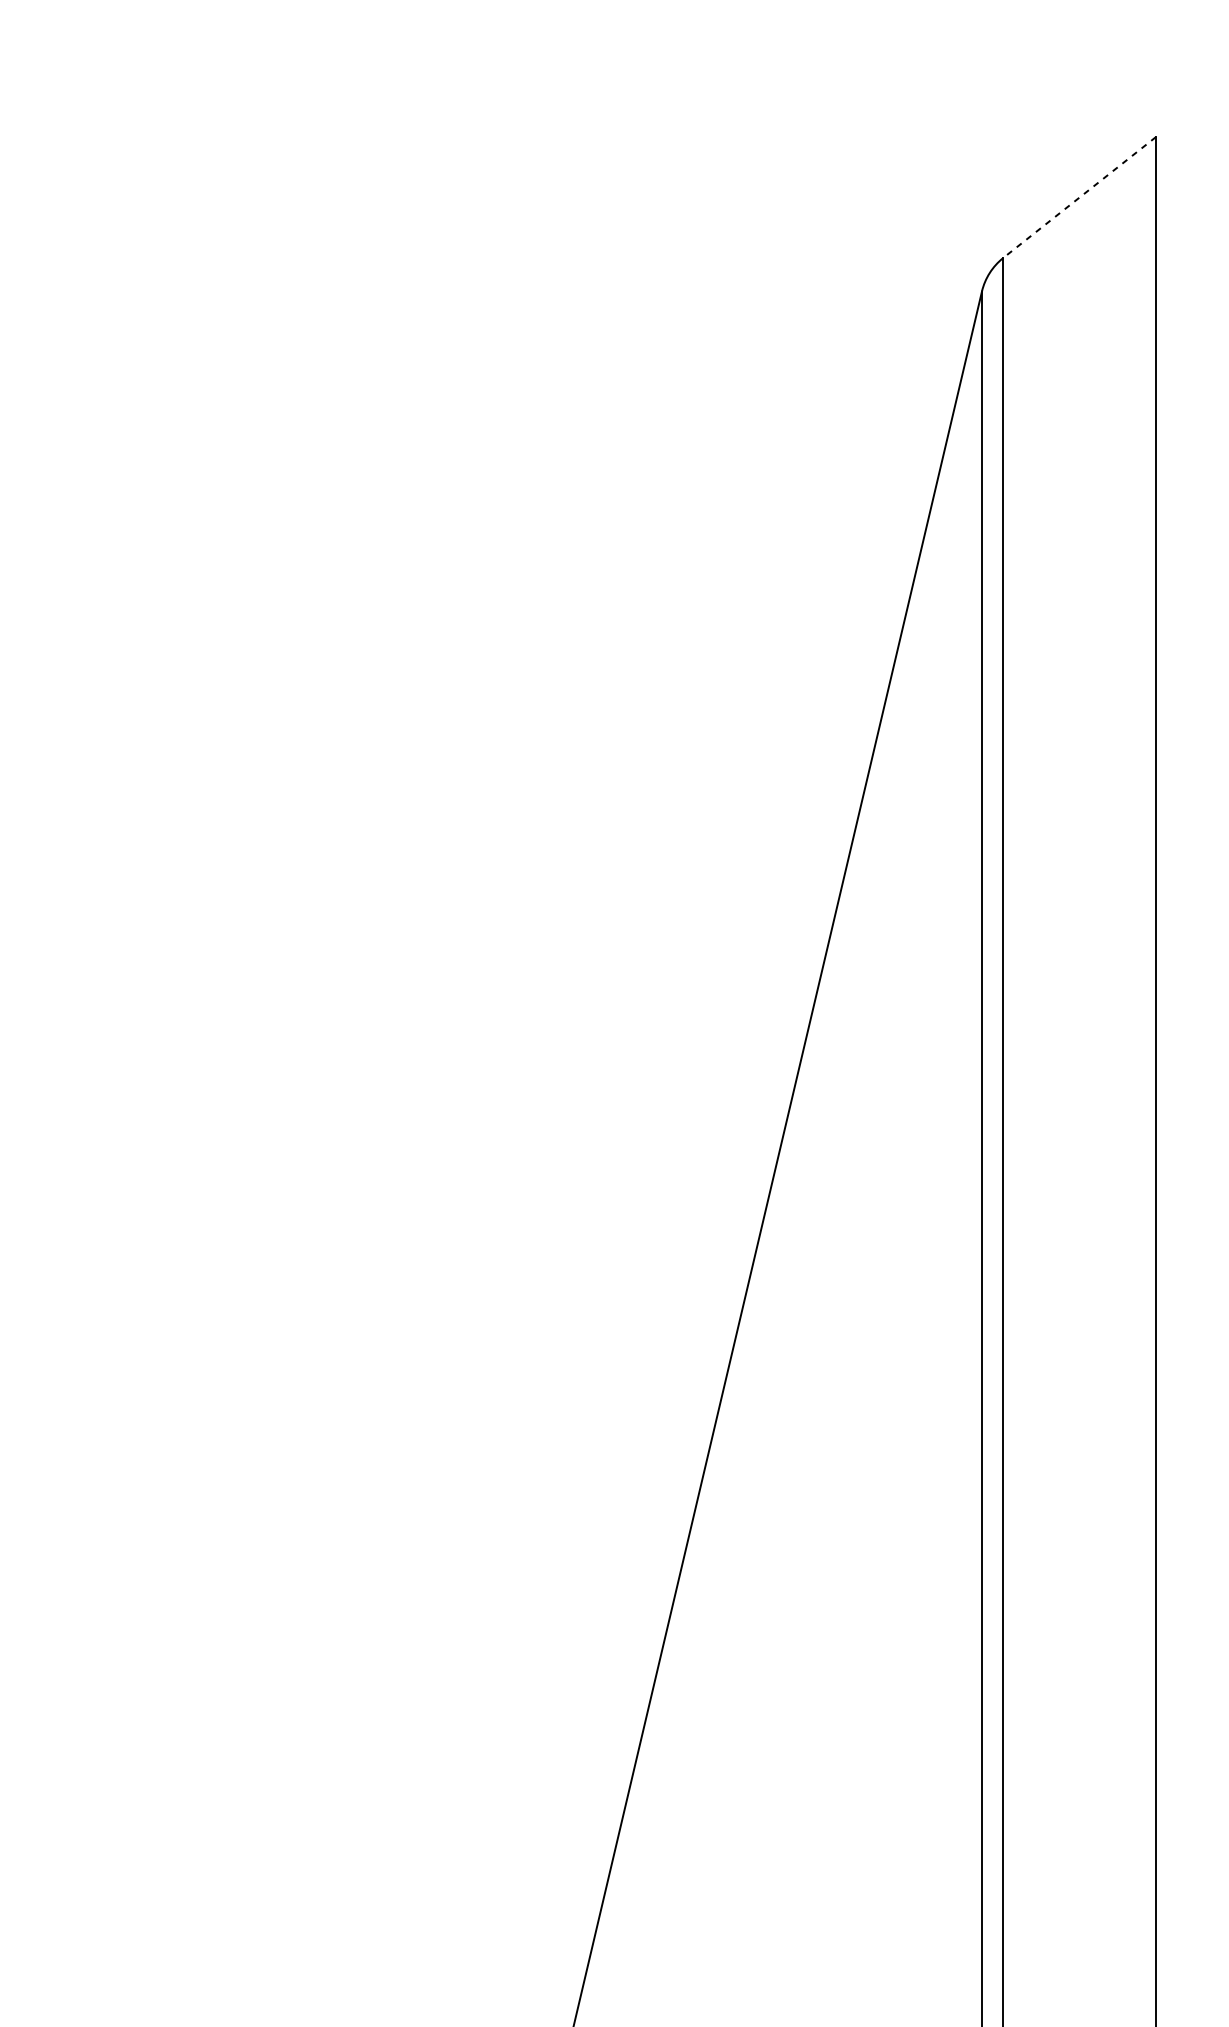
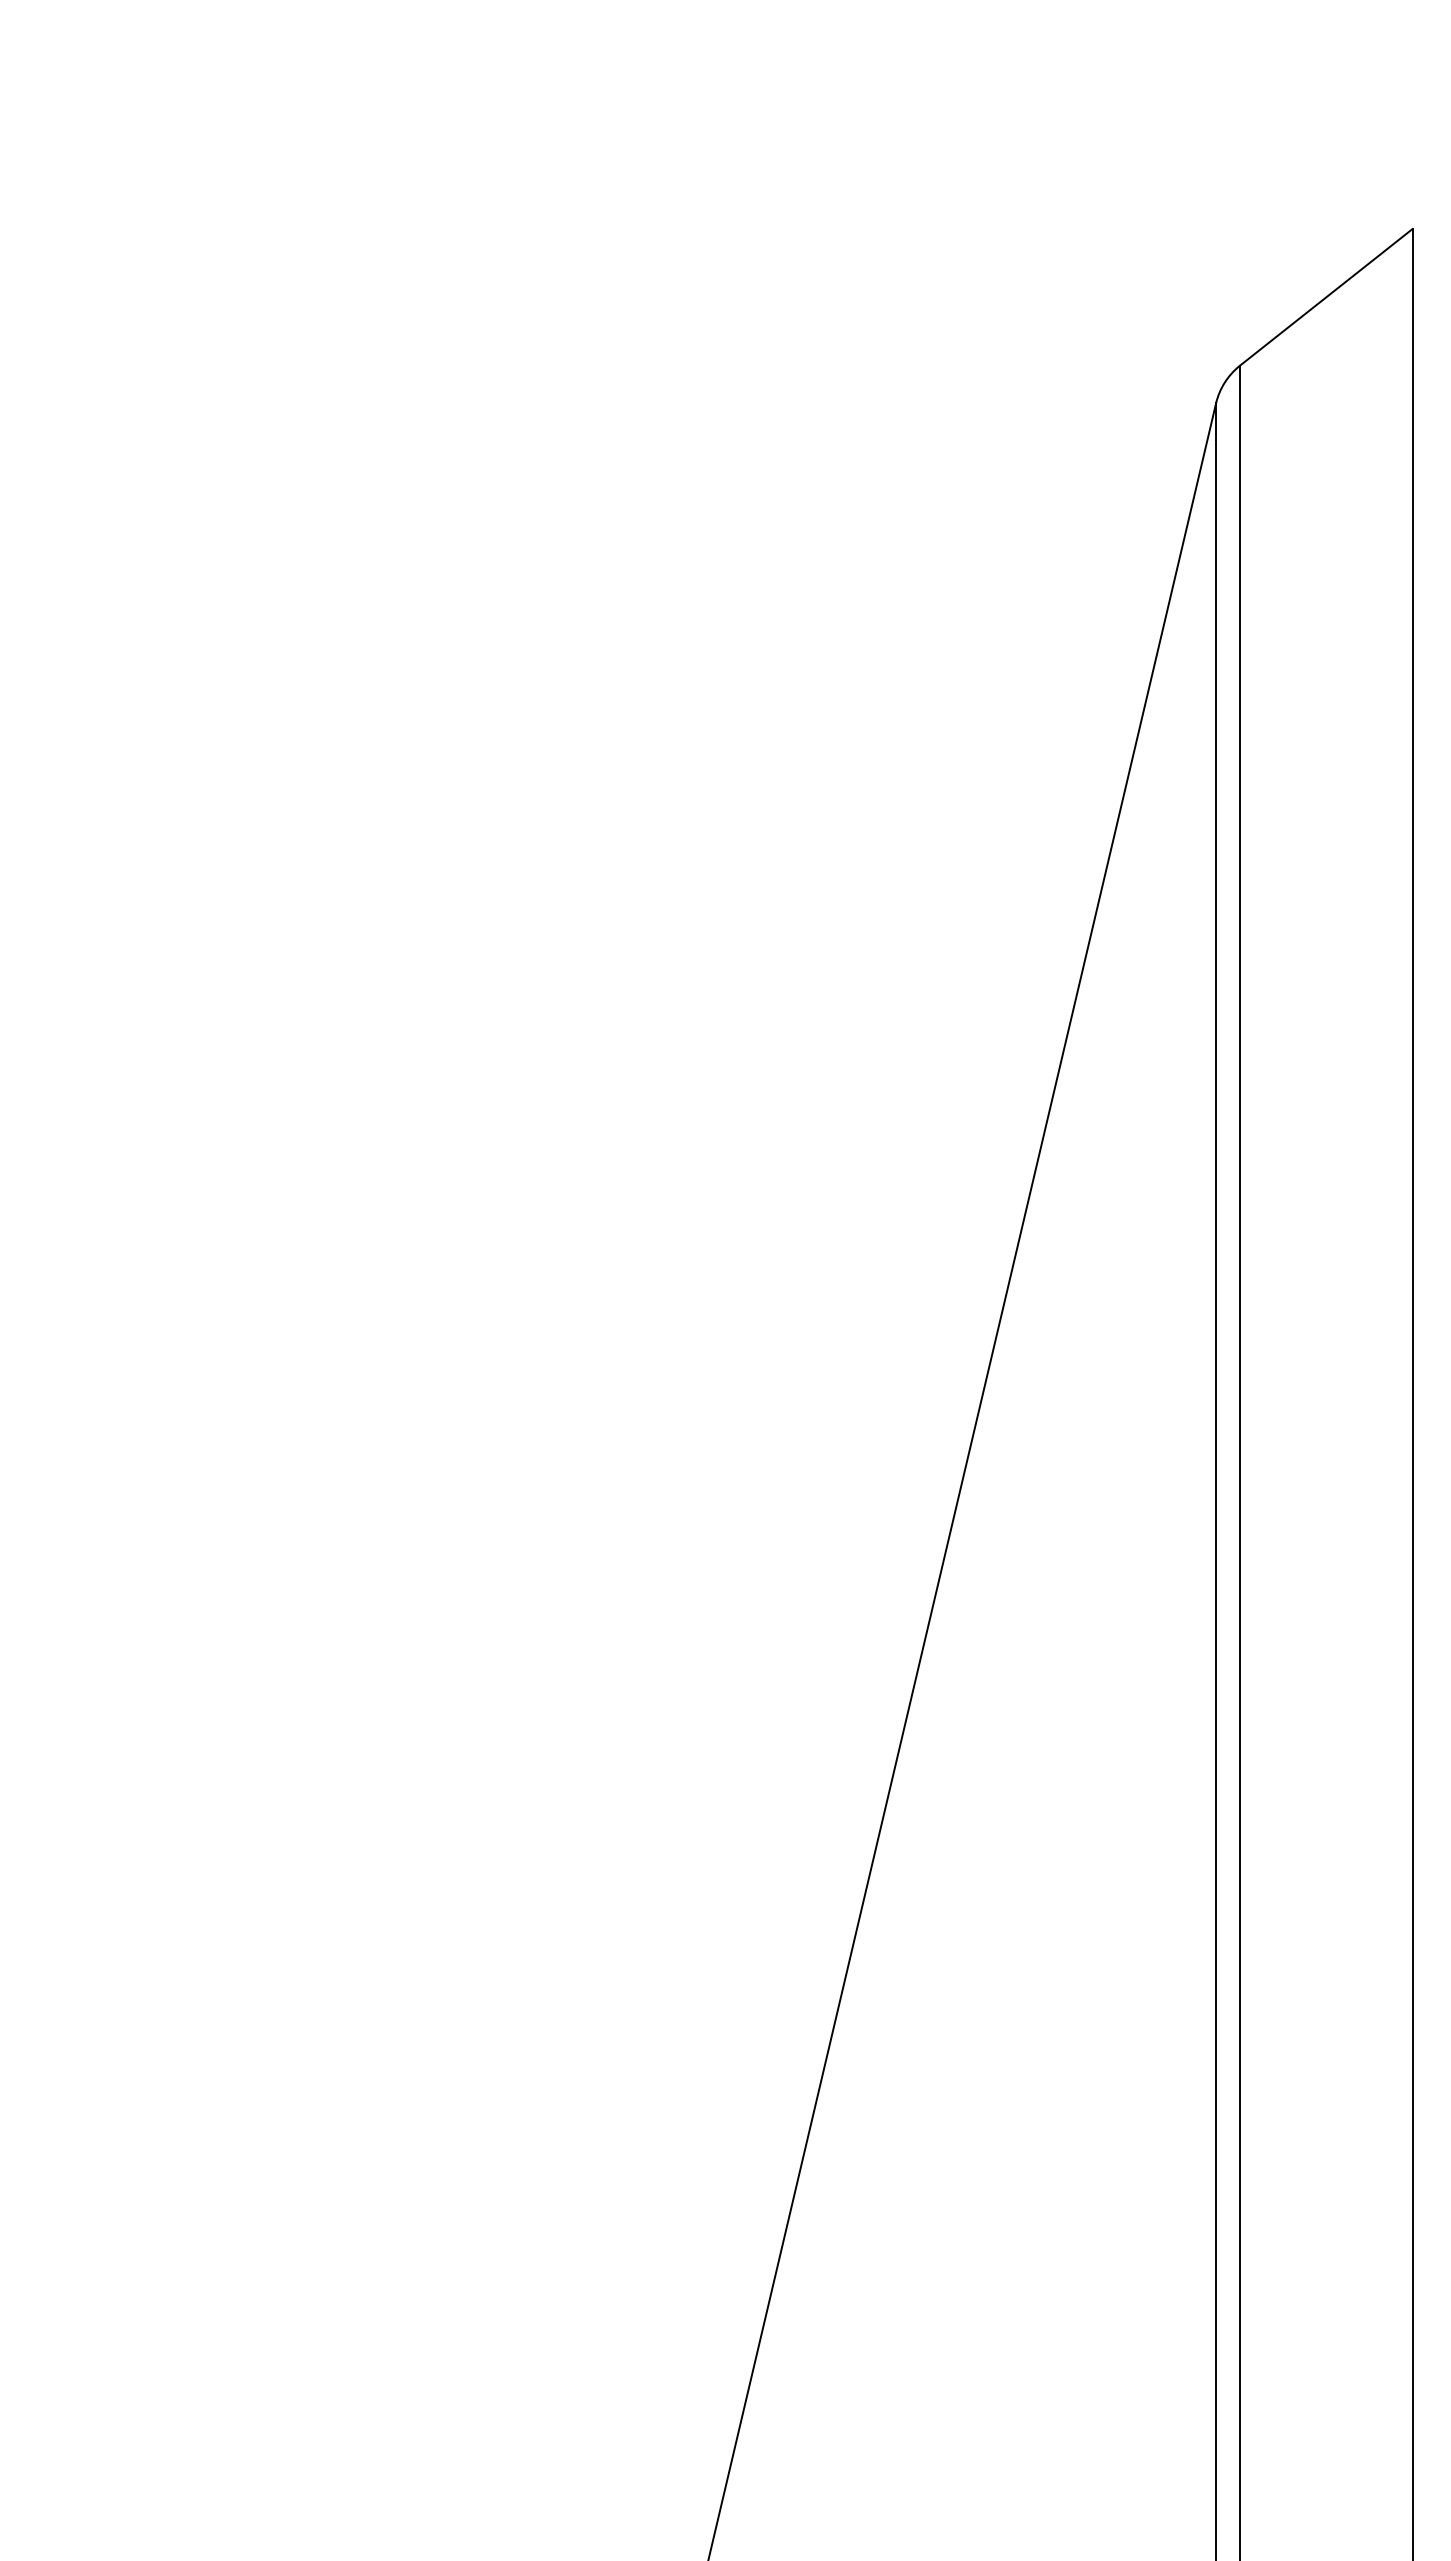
line: (1079, 197) -> (1326, 297), dashed -> solid

